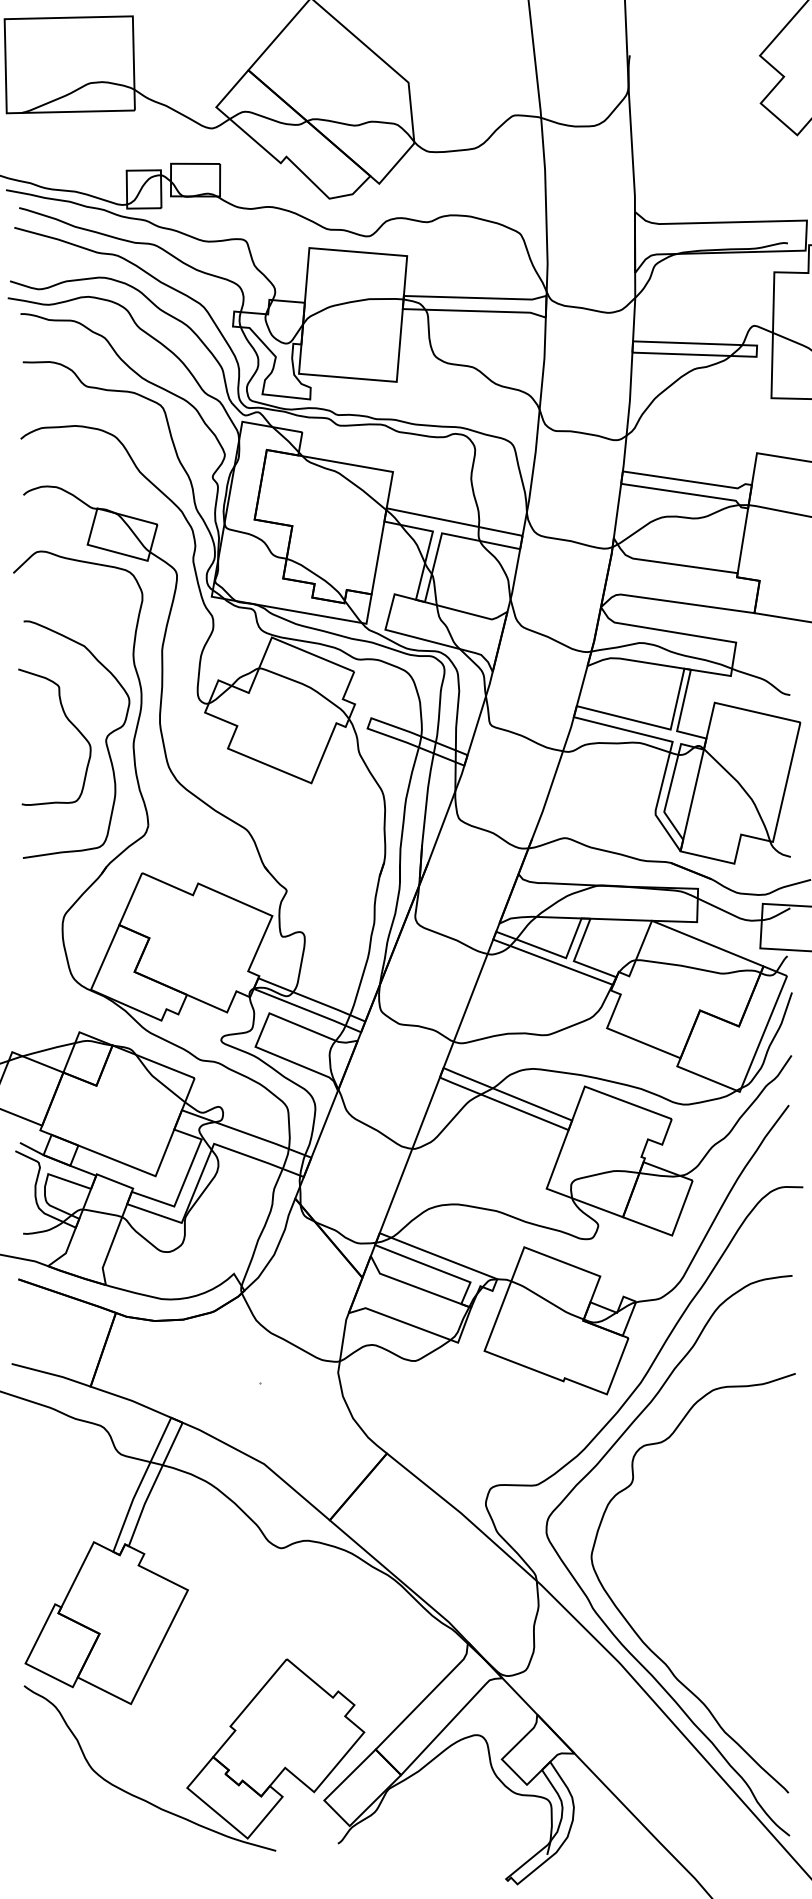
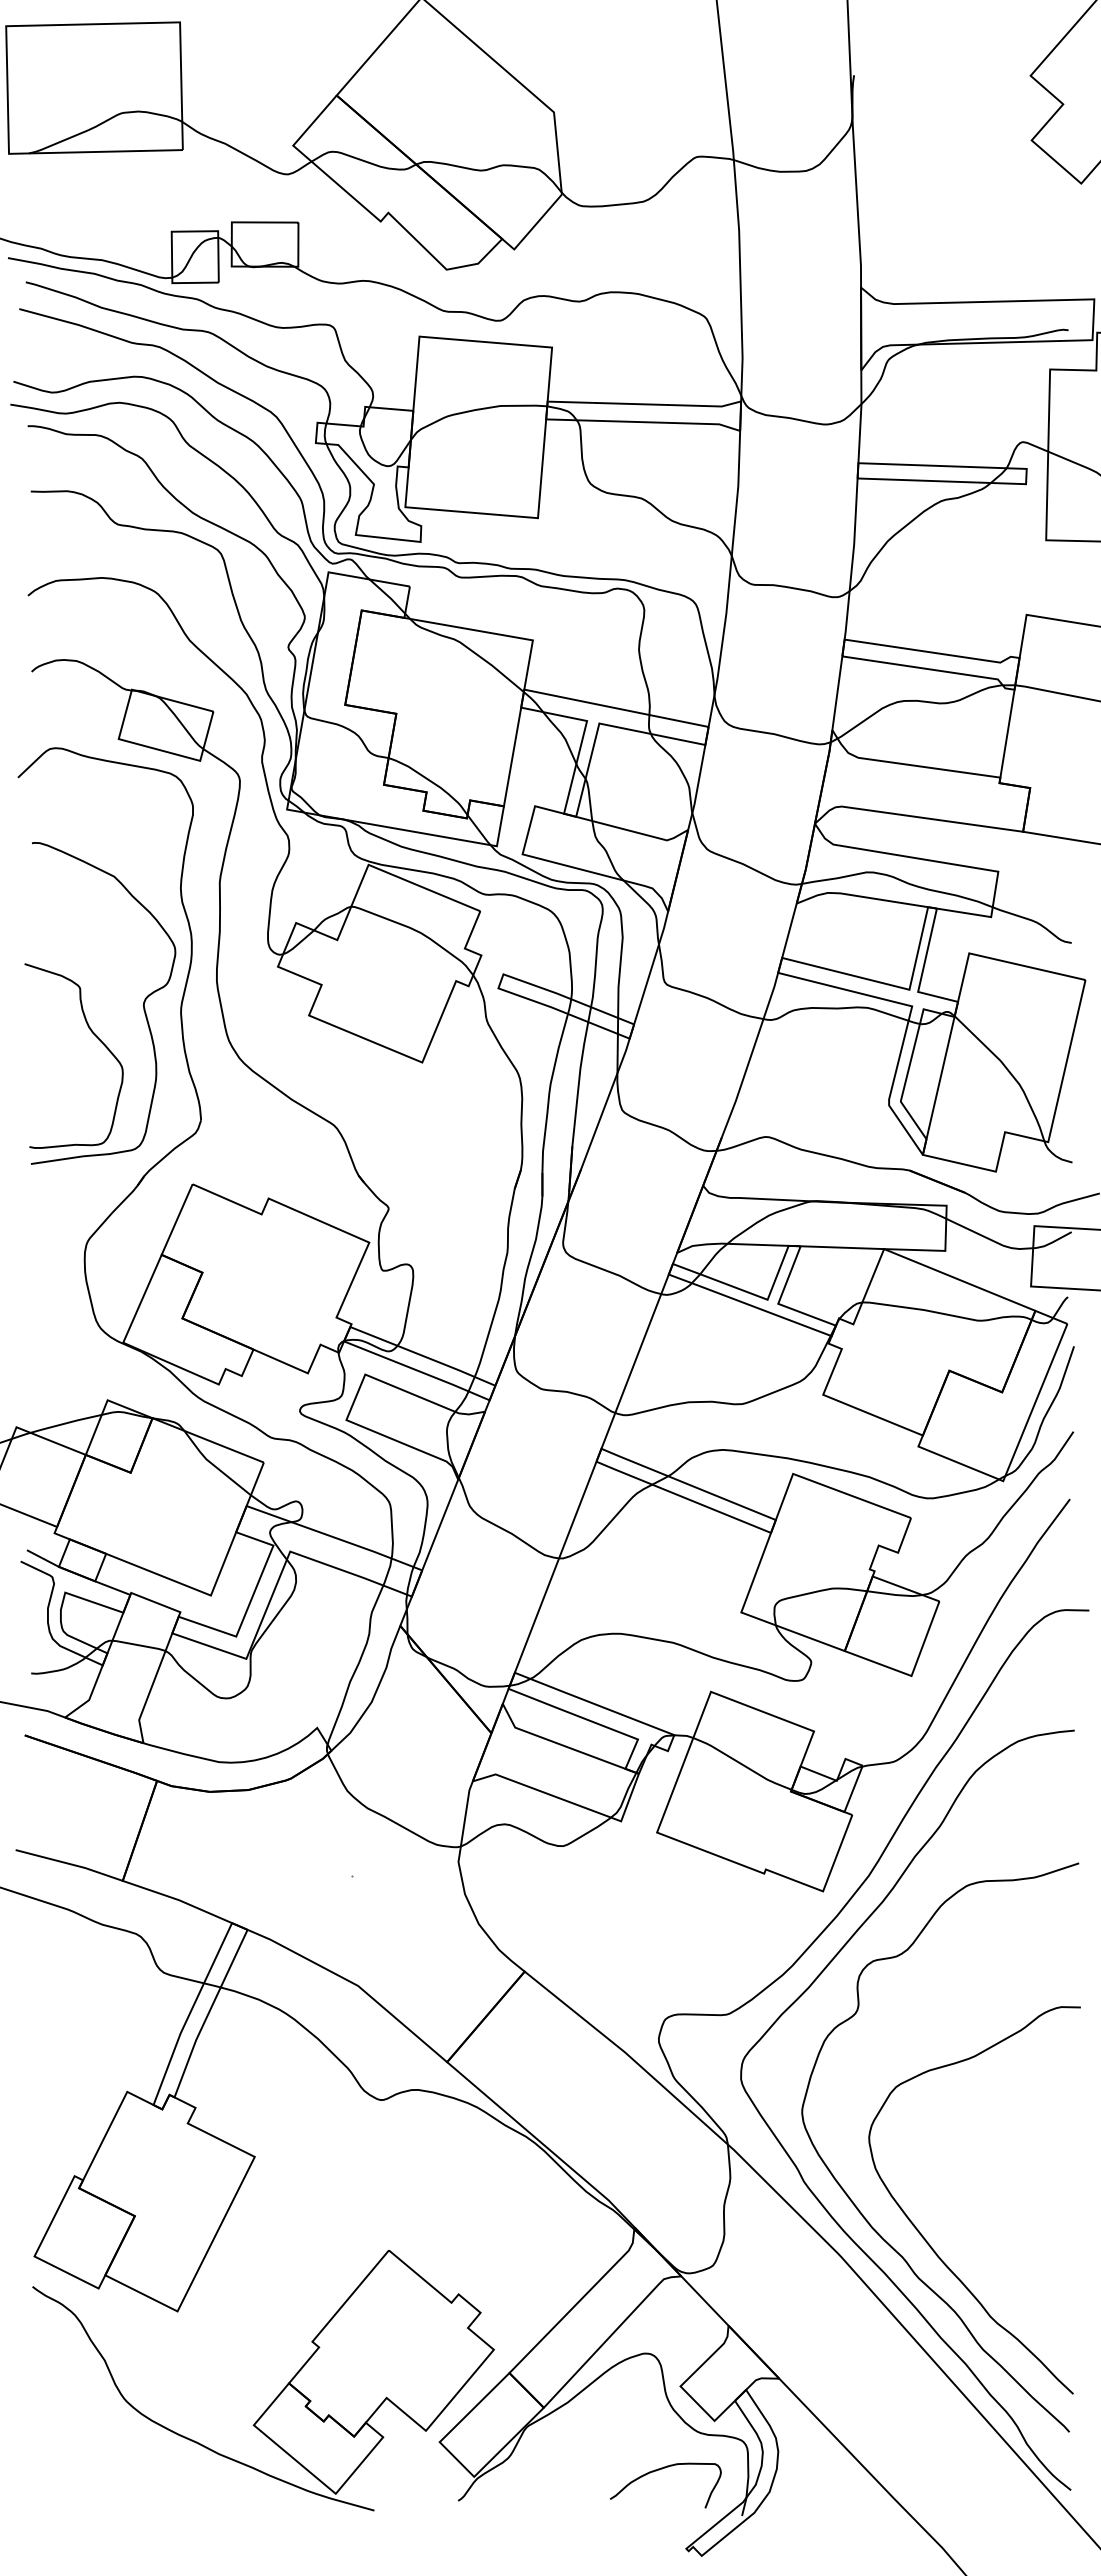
curve: (69, 721) -> (93, 1034), moved
curve: (683, 1651) -> (926, 2239), added
curve: (486, 1821) -> (659, 2470), added

